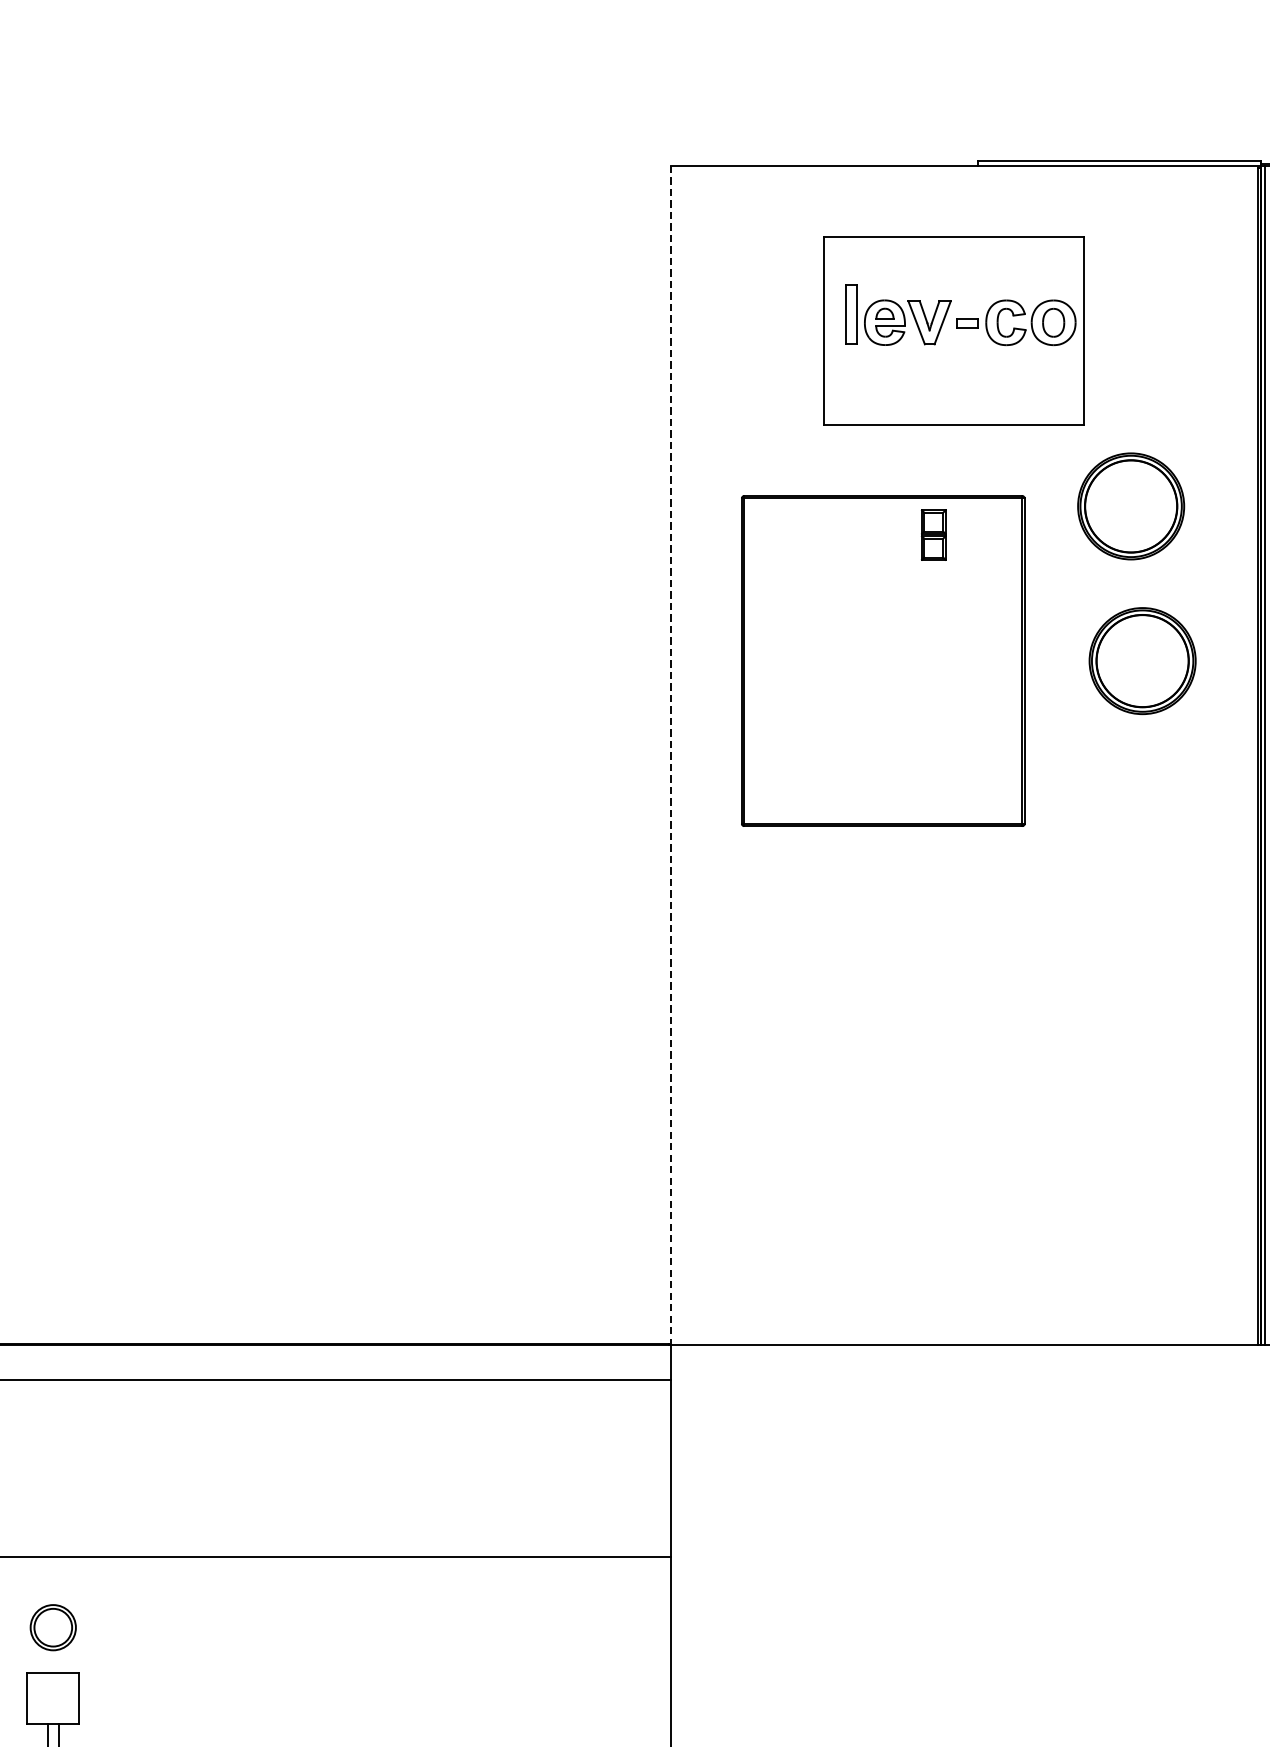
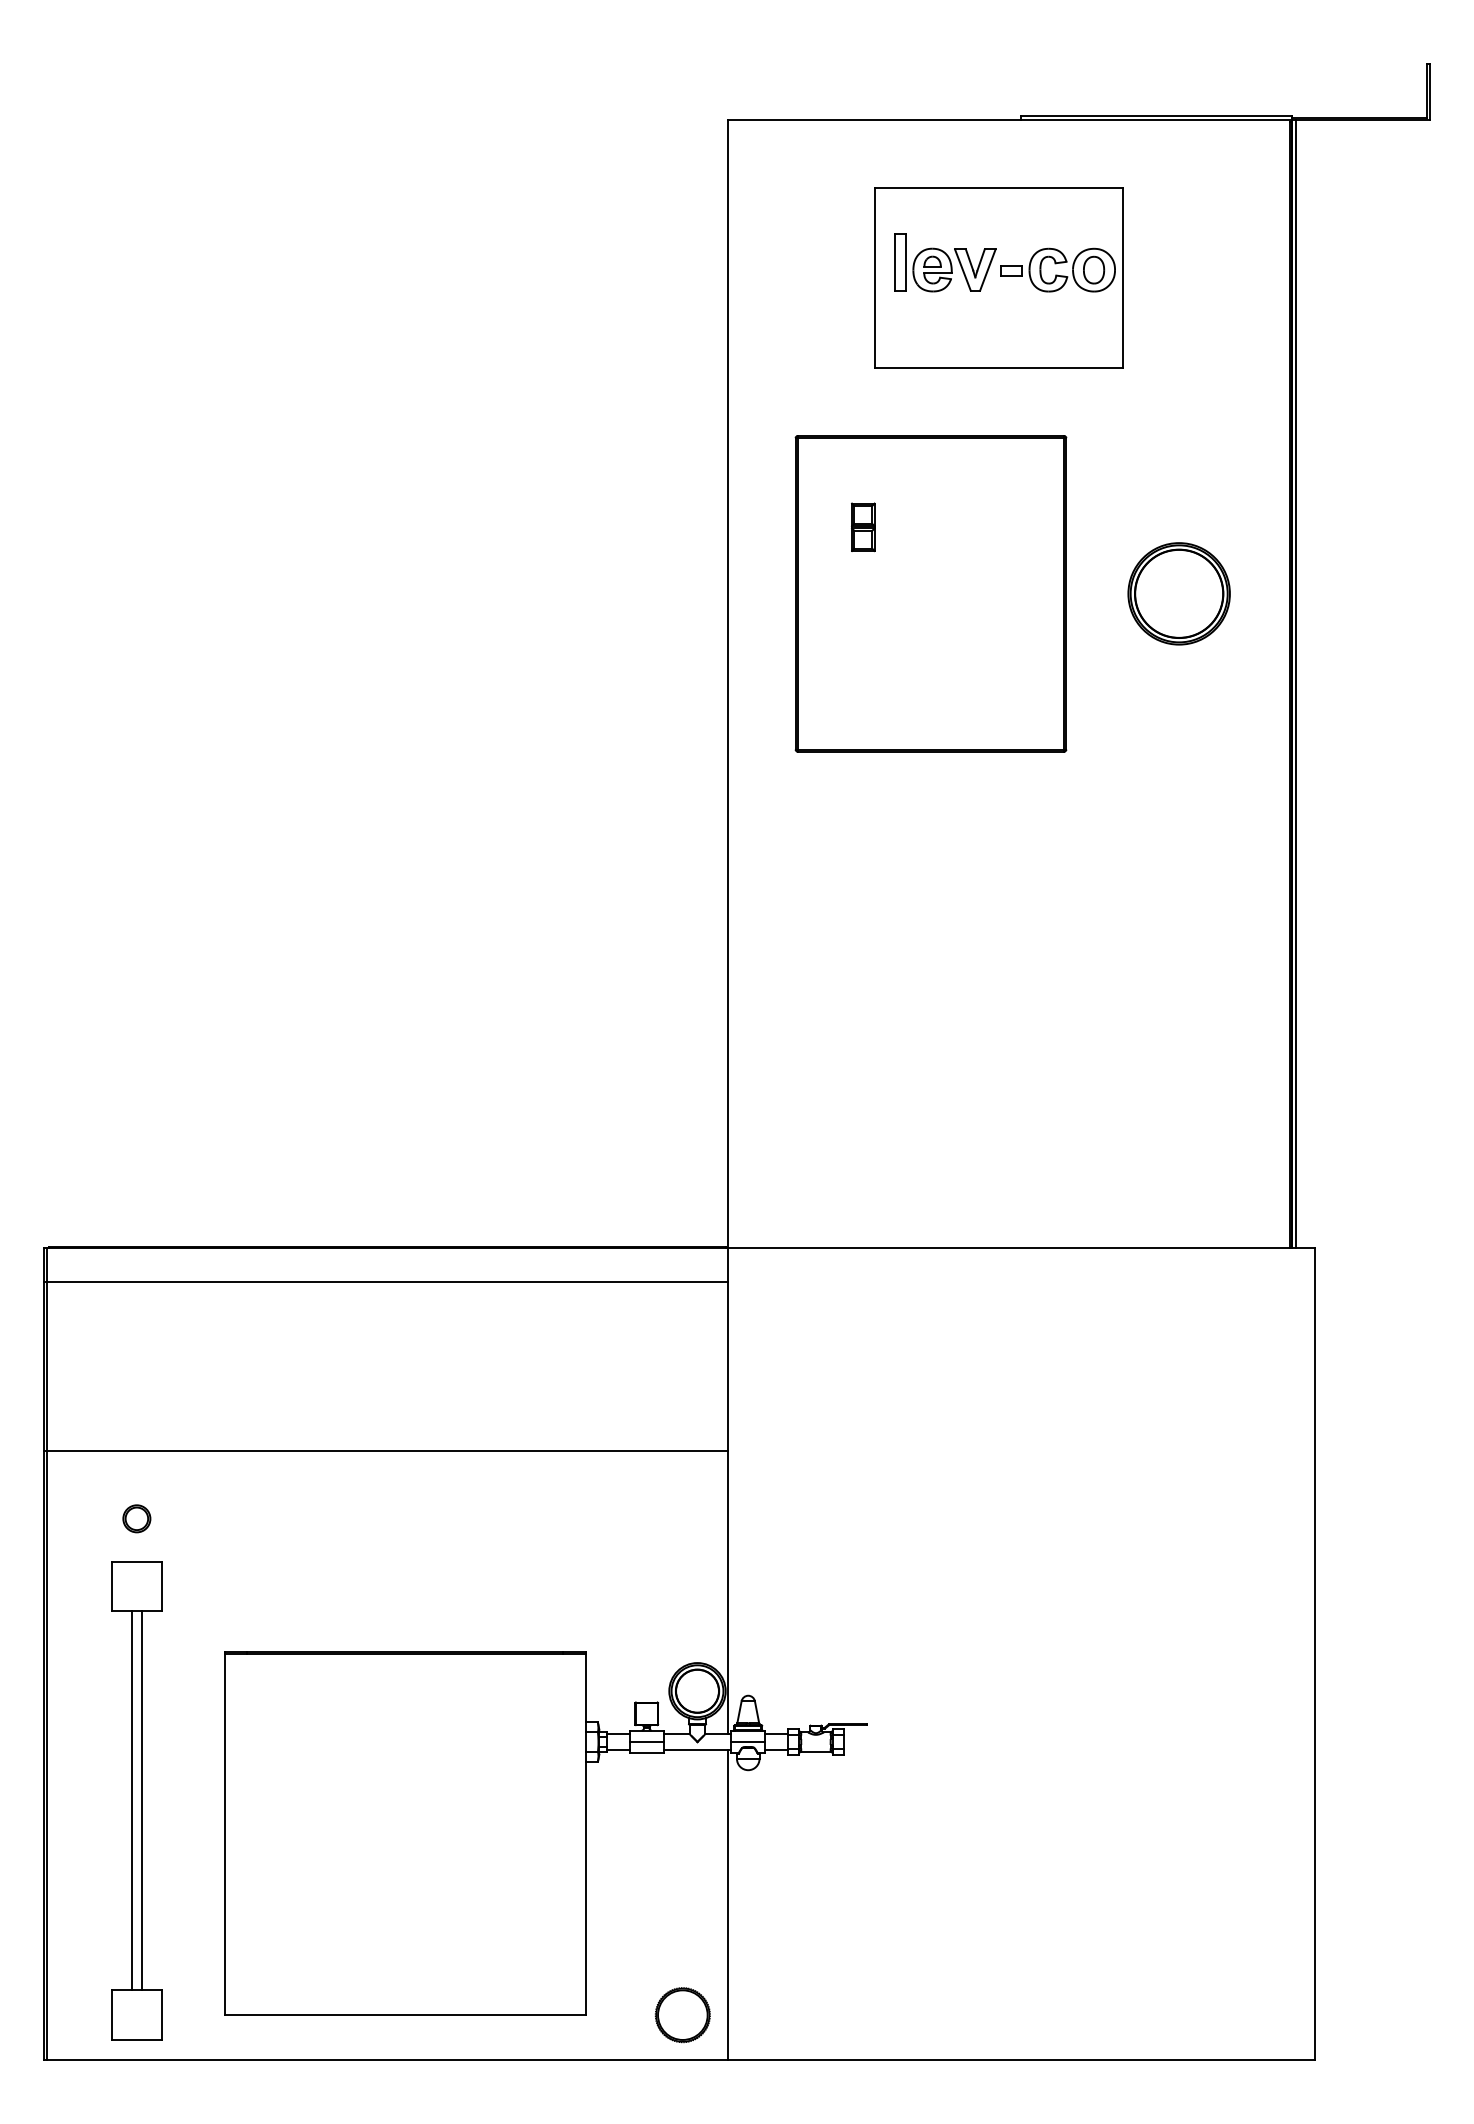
part: (1130, 506) -> (1167, 445), removed
part: (933, 535) -> (863, 527), moved
line: (670, 755) -> (727, 684), dashed -> solid
part: (52, 1627) -> (136, 1518), size x0.62

